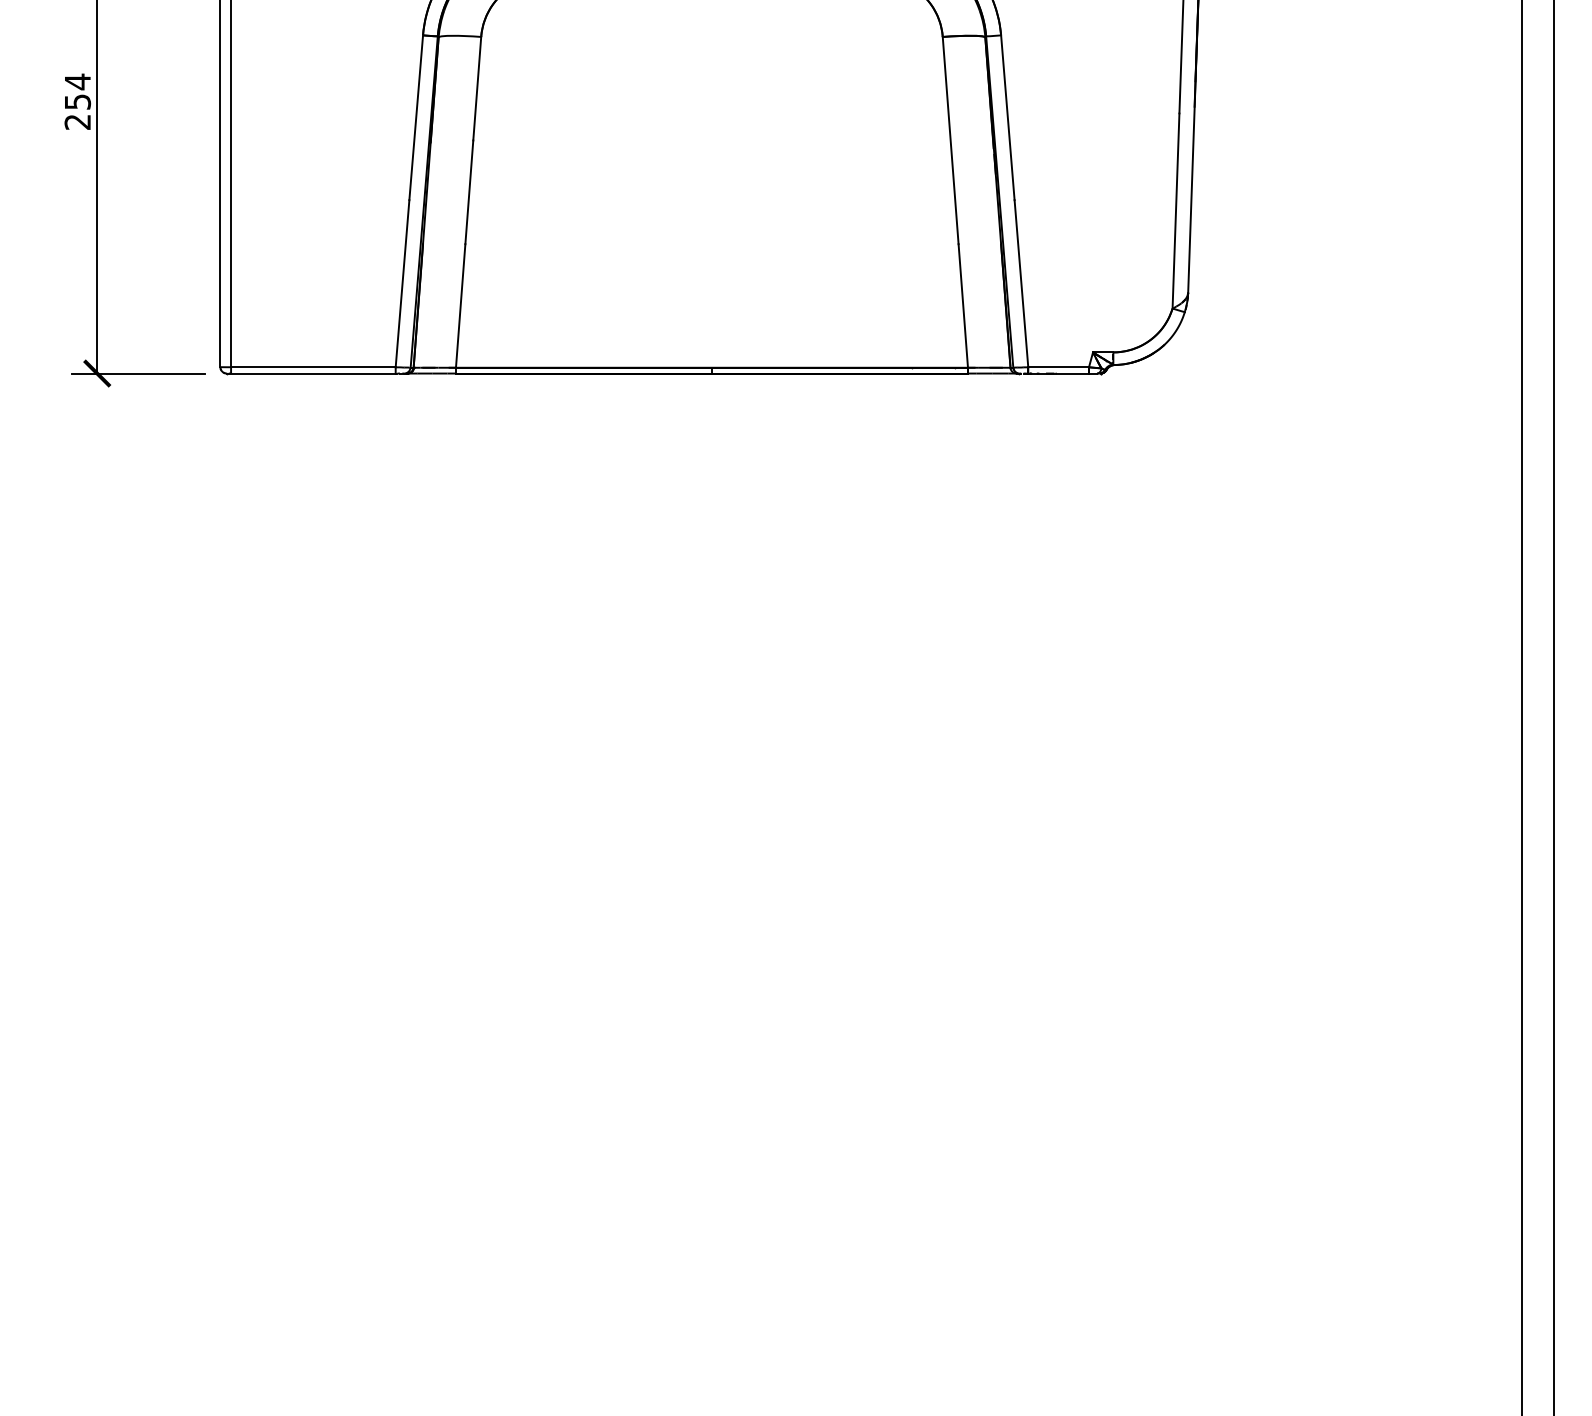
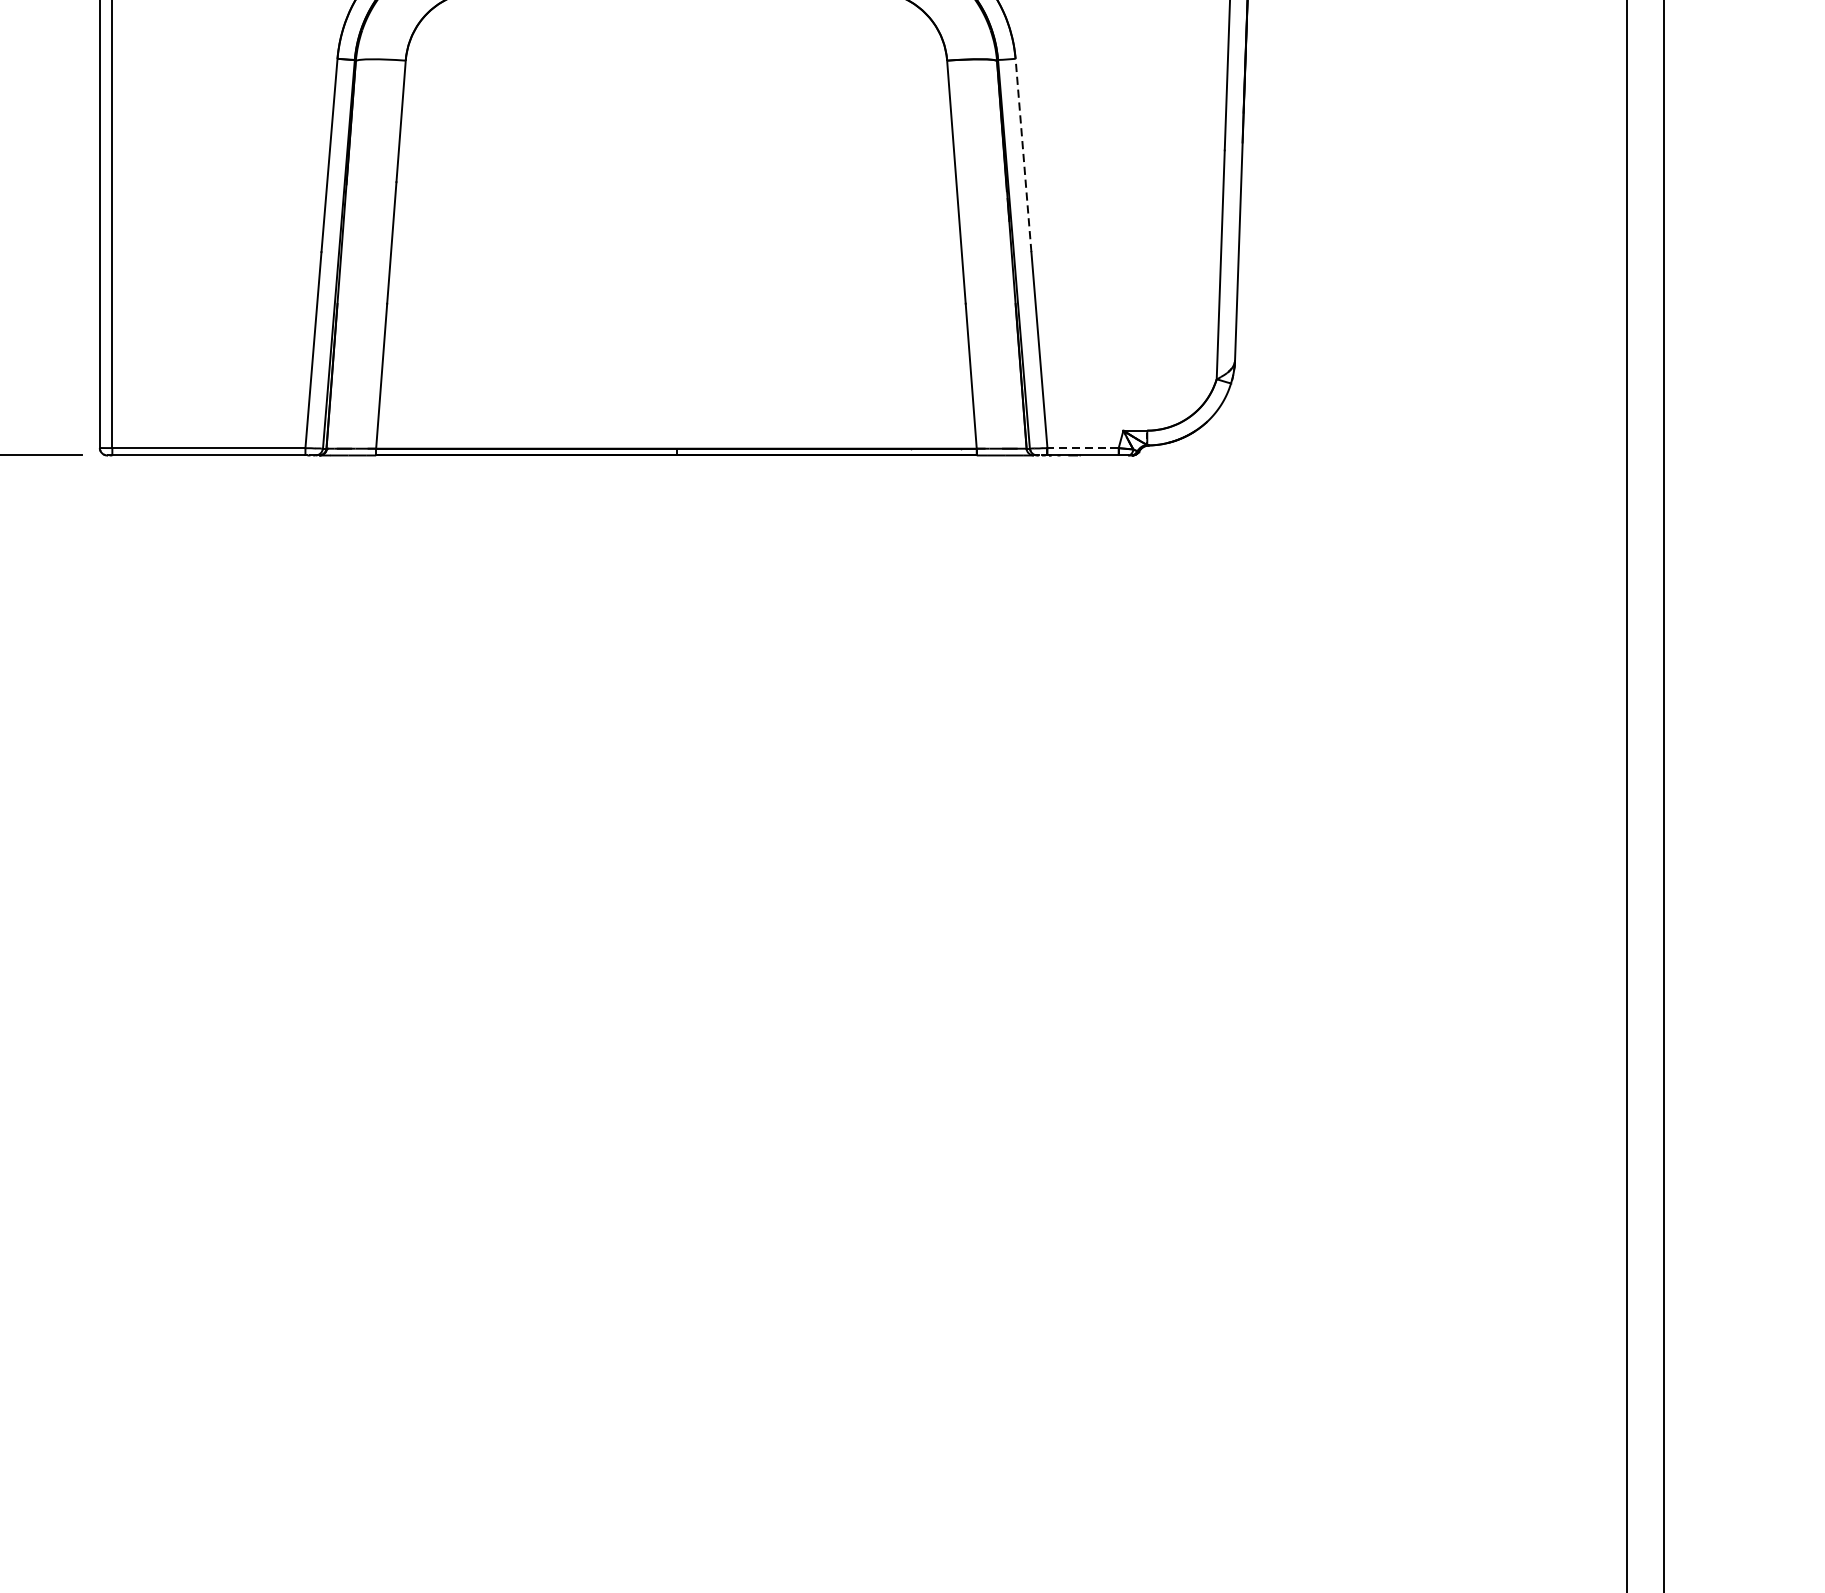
line: (1007, 117) -> (1023, 155), solid -> dashed
line: (1058, 367) -> (1082, 448), solid -> dashed

